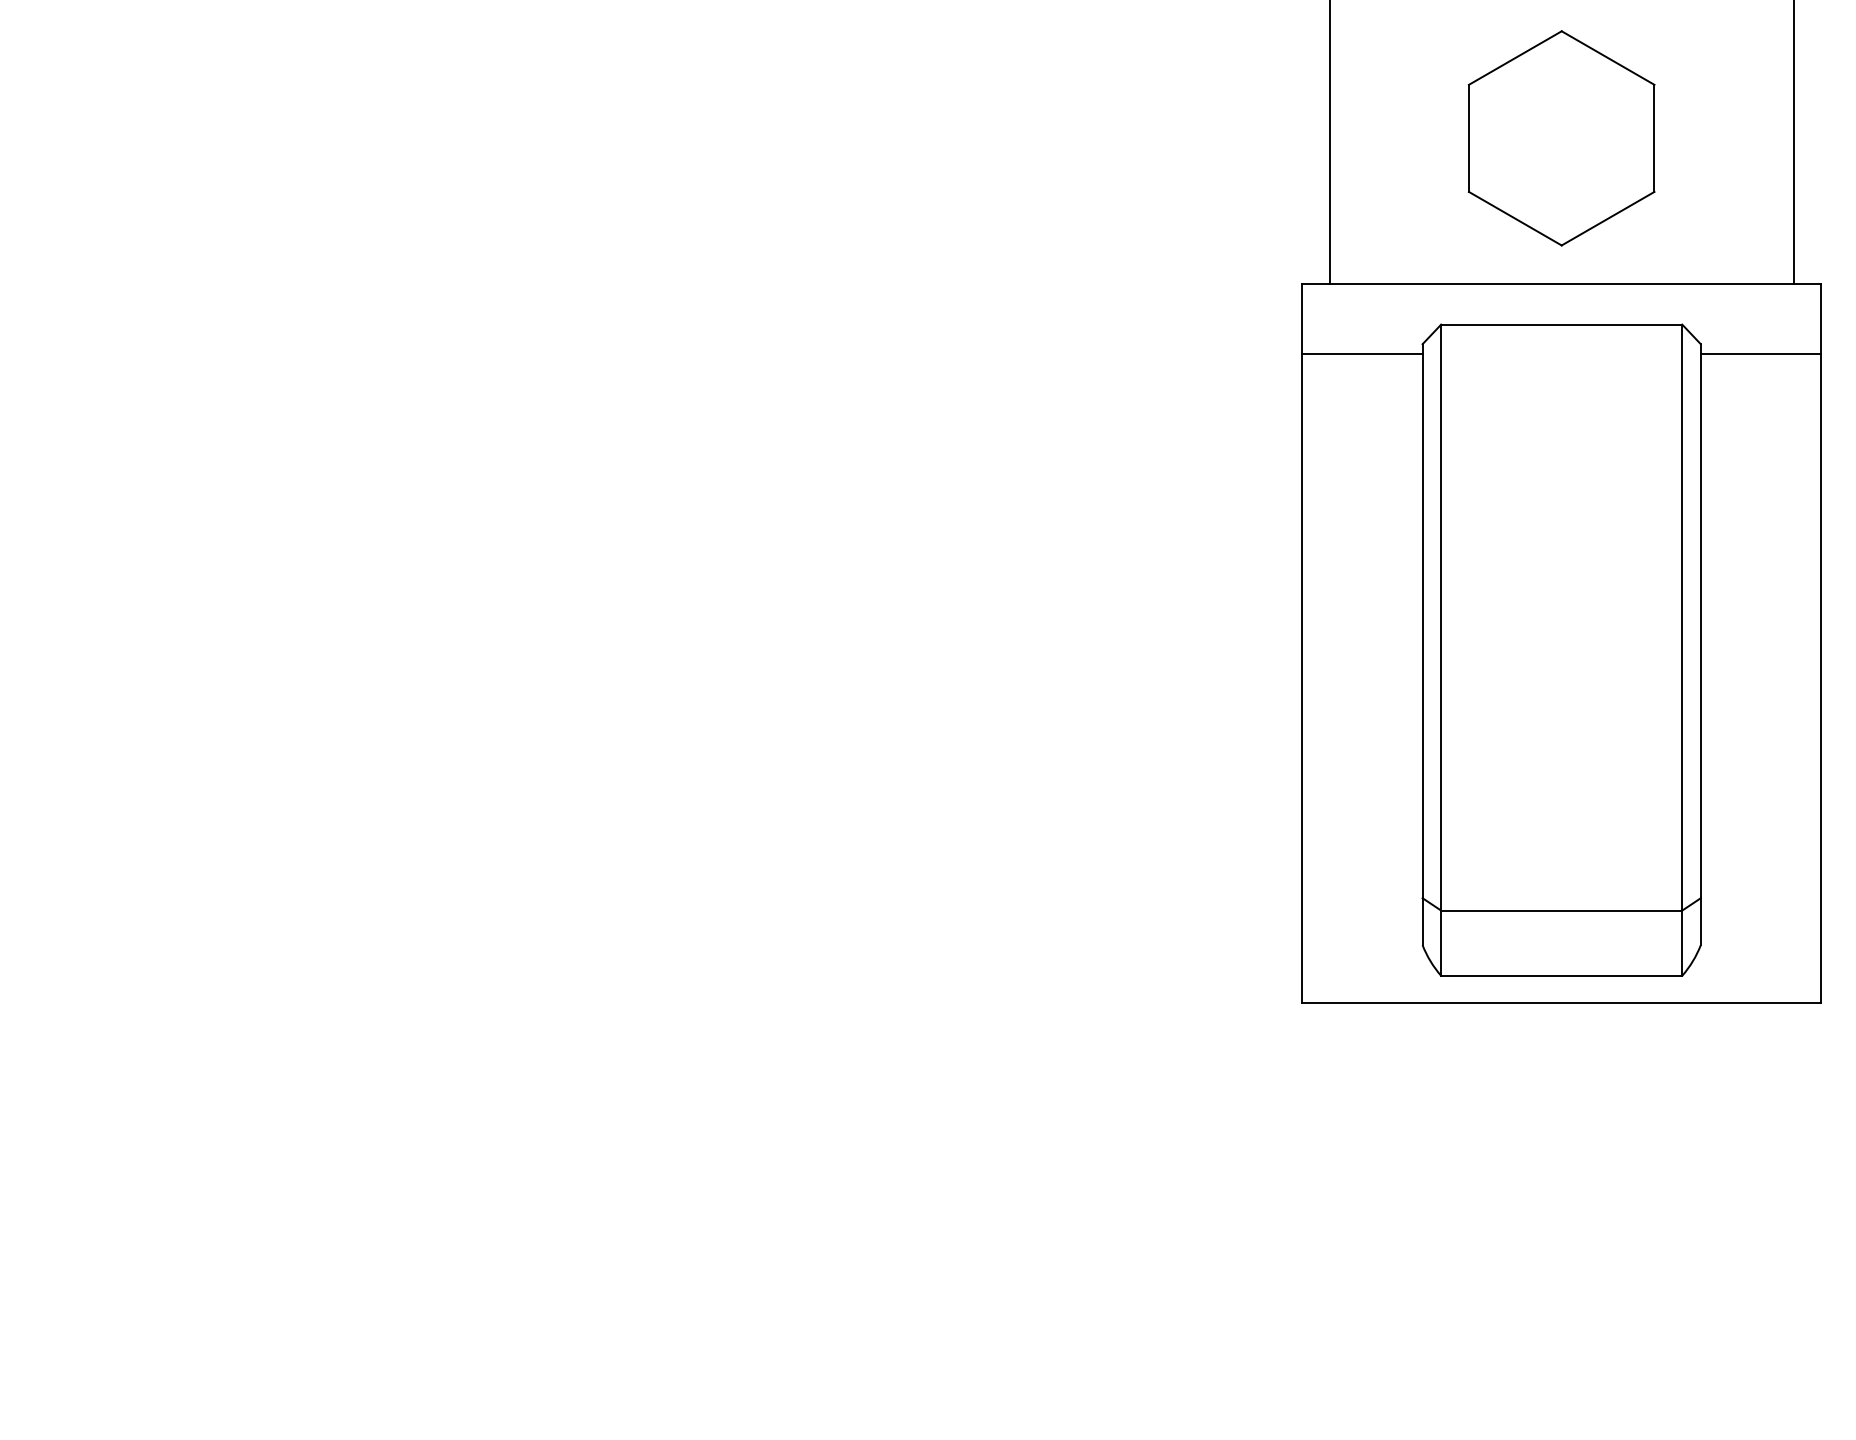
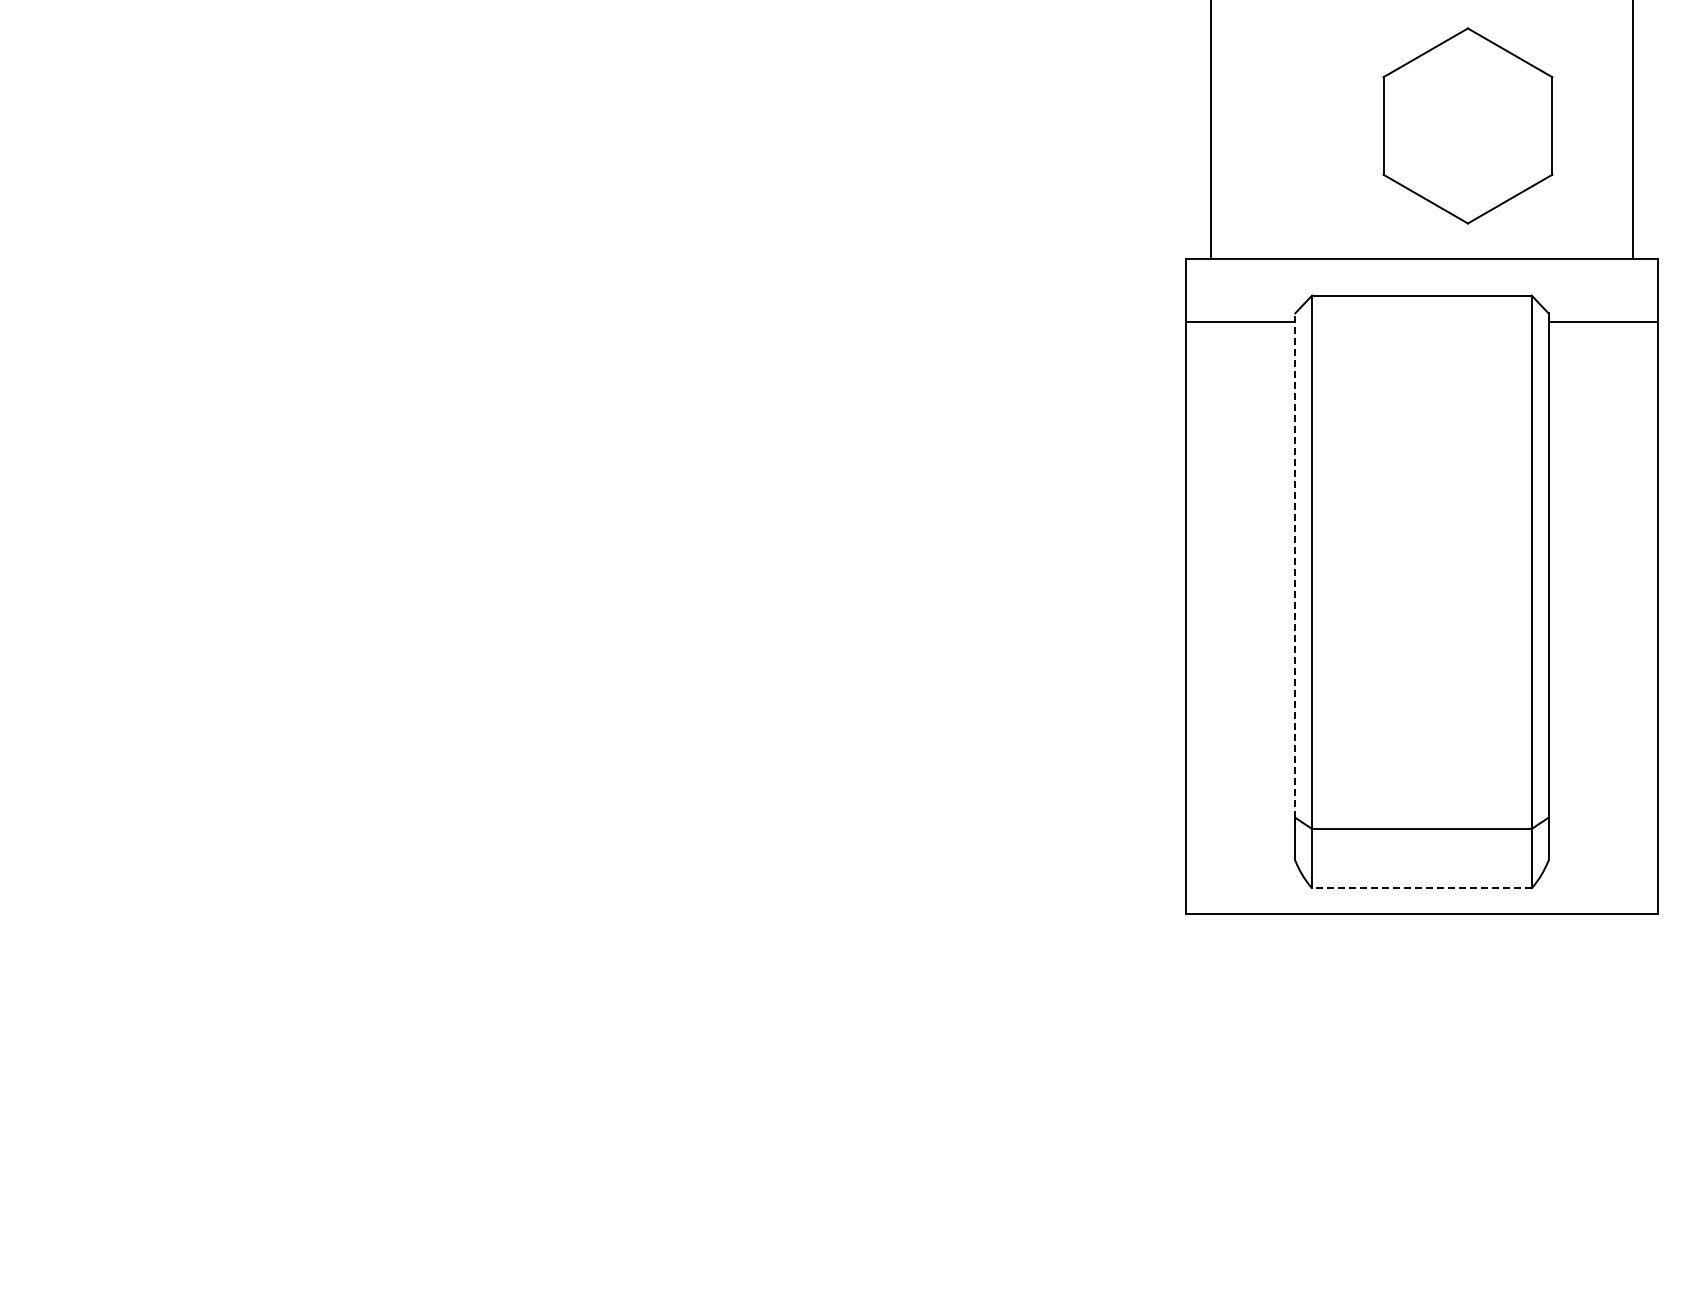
part: (1561, 137) -> (1467, 125), moved
line: (1422, 621) -> (1295, 565), solid -> dashed
line: (1561, 975) -> (1421, 888), solid -> dashed

